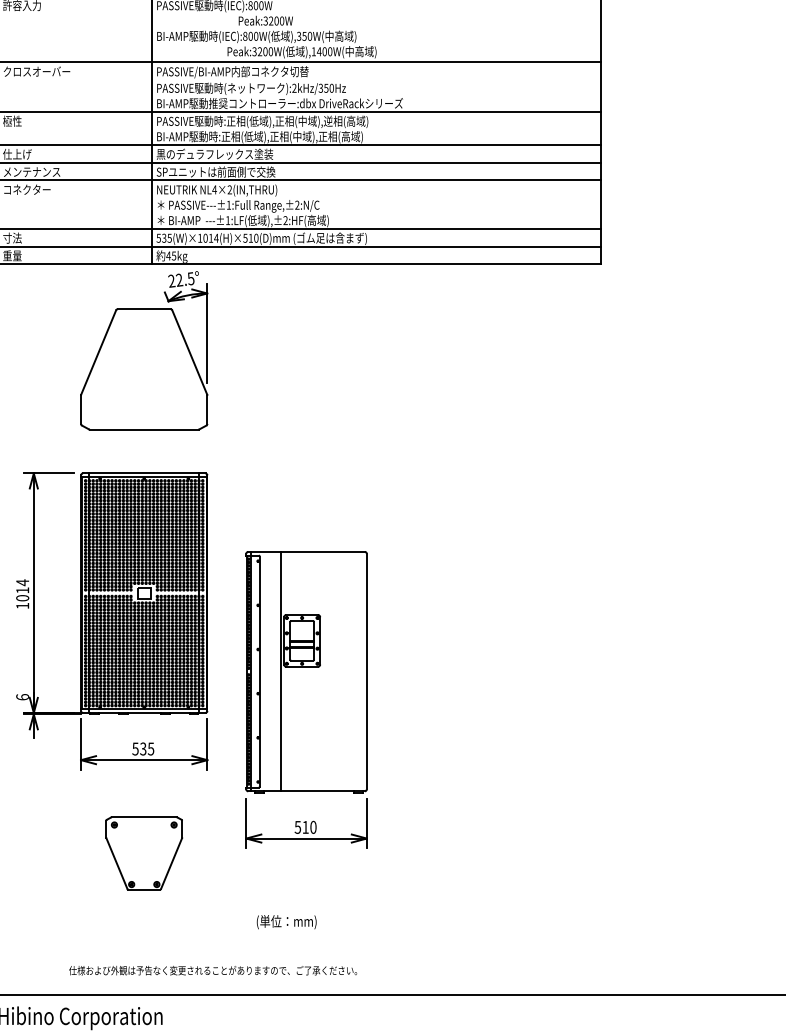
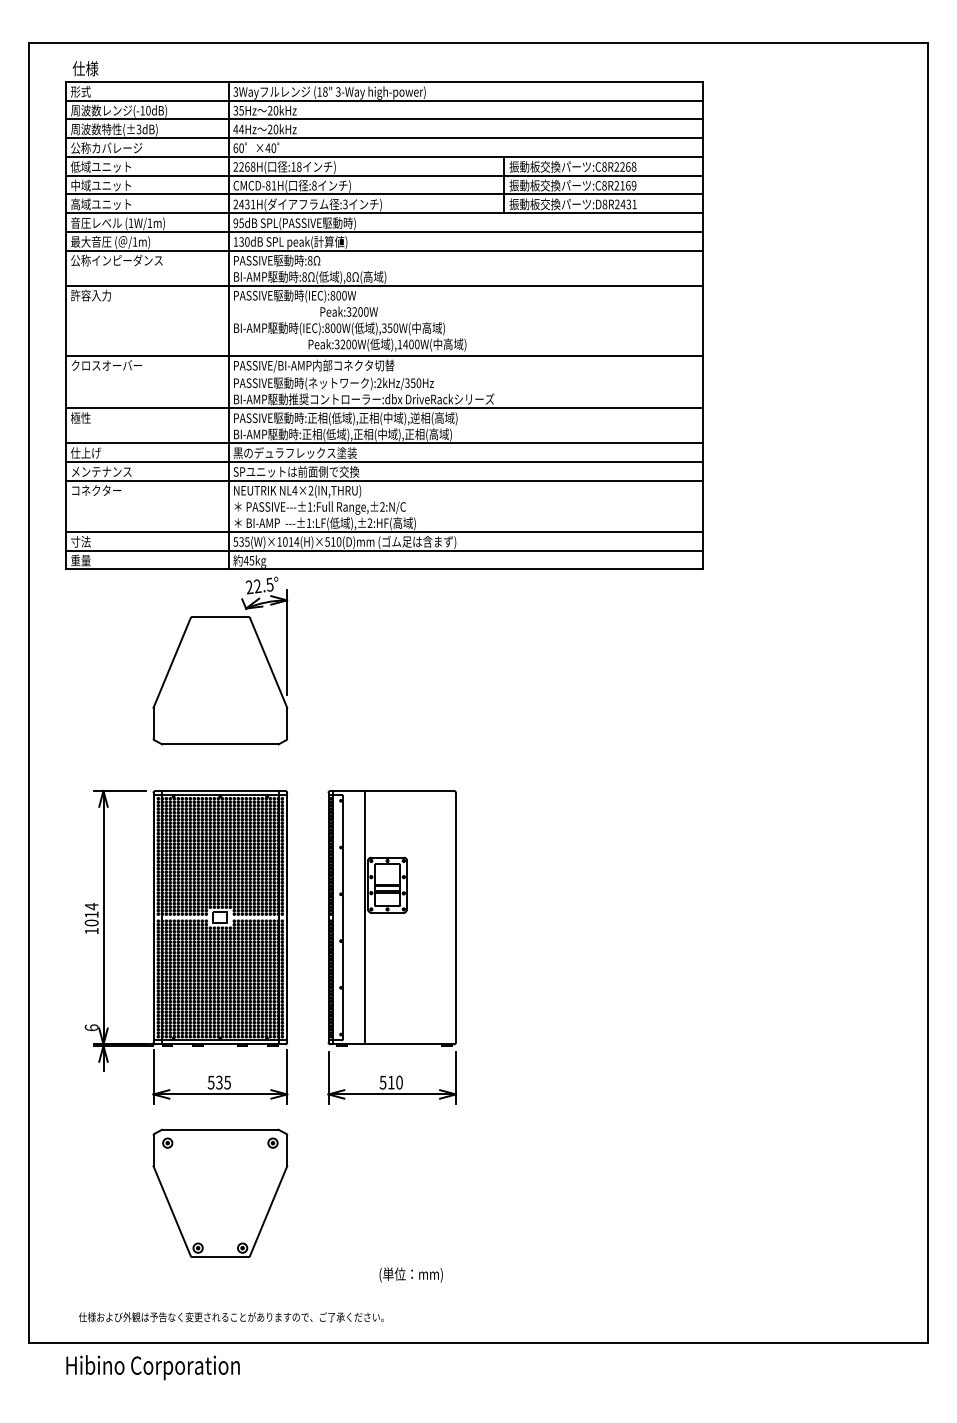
part: (305, 699) -> (391, 947), moved
part: (144, 852) -> (220, 1192), size x1.67
text: (286, 921) -> (410, 1274), moved
text: (213, 970) -> (231, 1317), moved

